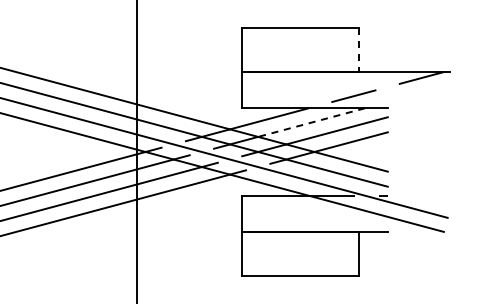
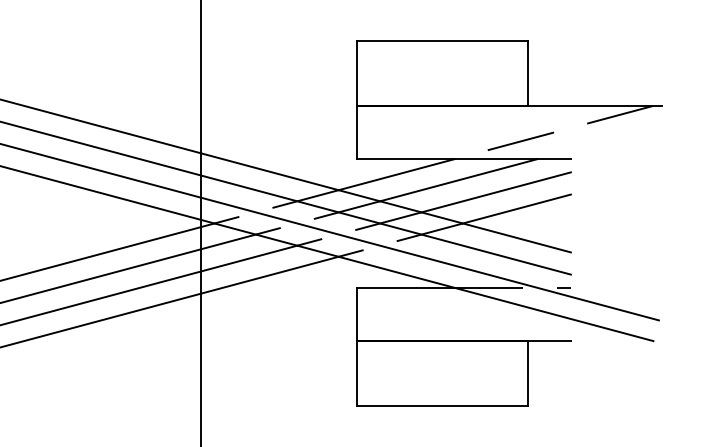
line: (358, 50) -> (527, 74), dashed -> solid
line: (311, 122) -> (458, 180), dashed -> solid

